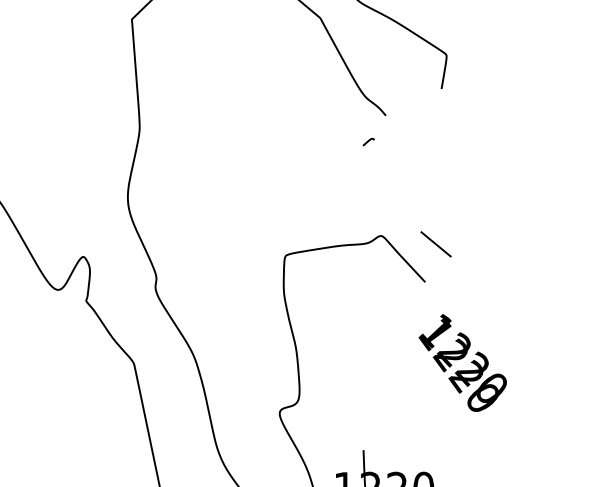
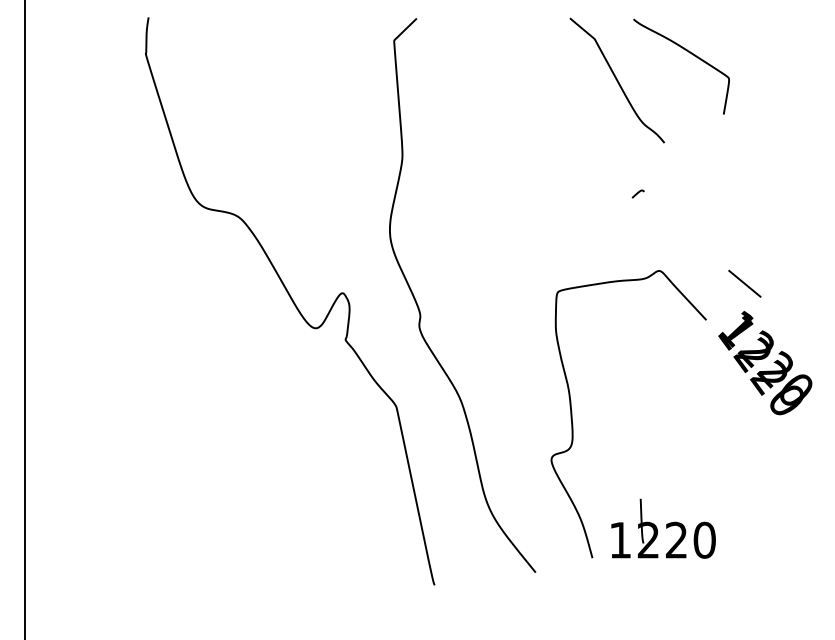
curve: (368, 141) -> (637, 193), moved
line: (435, 244) -> (744, 283), moved
text: (462, 363) -> (765, 363), moved

